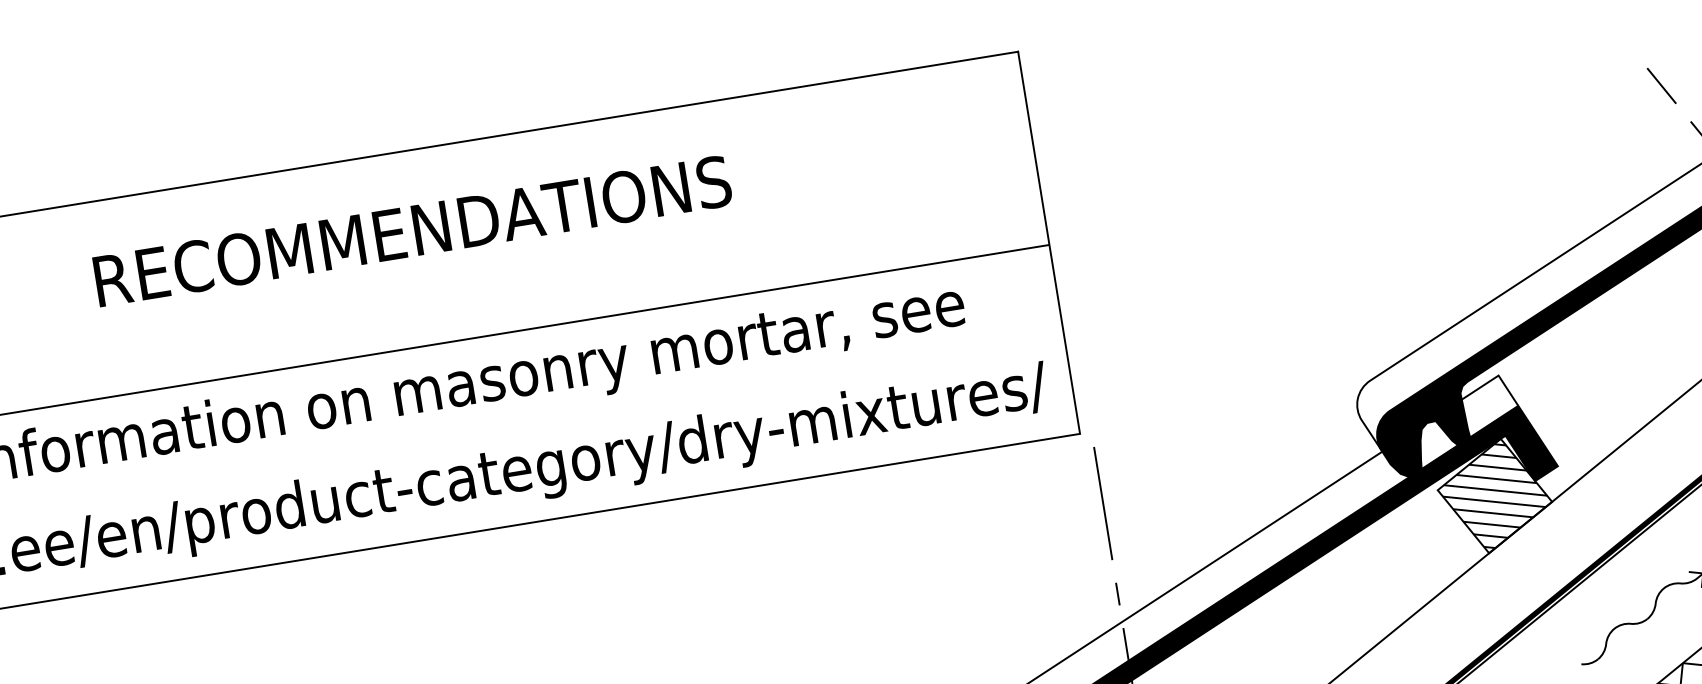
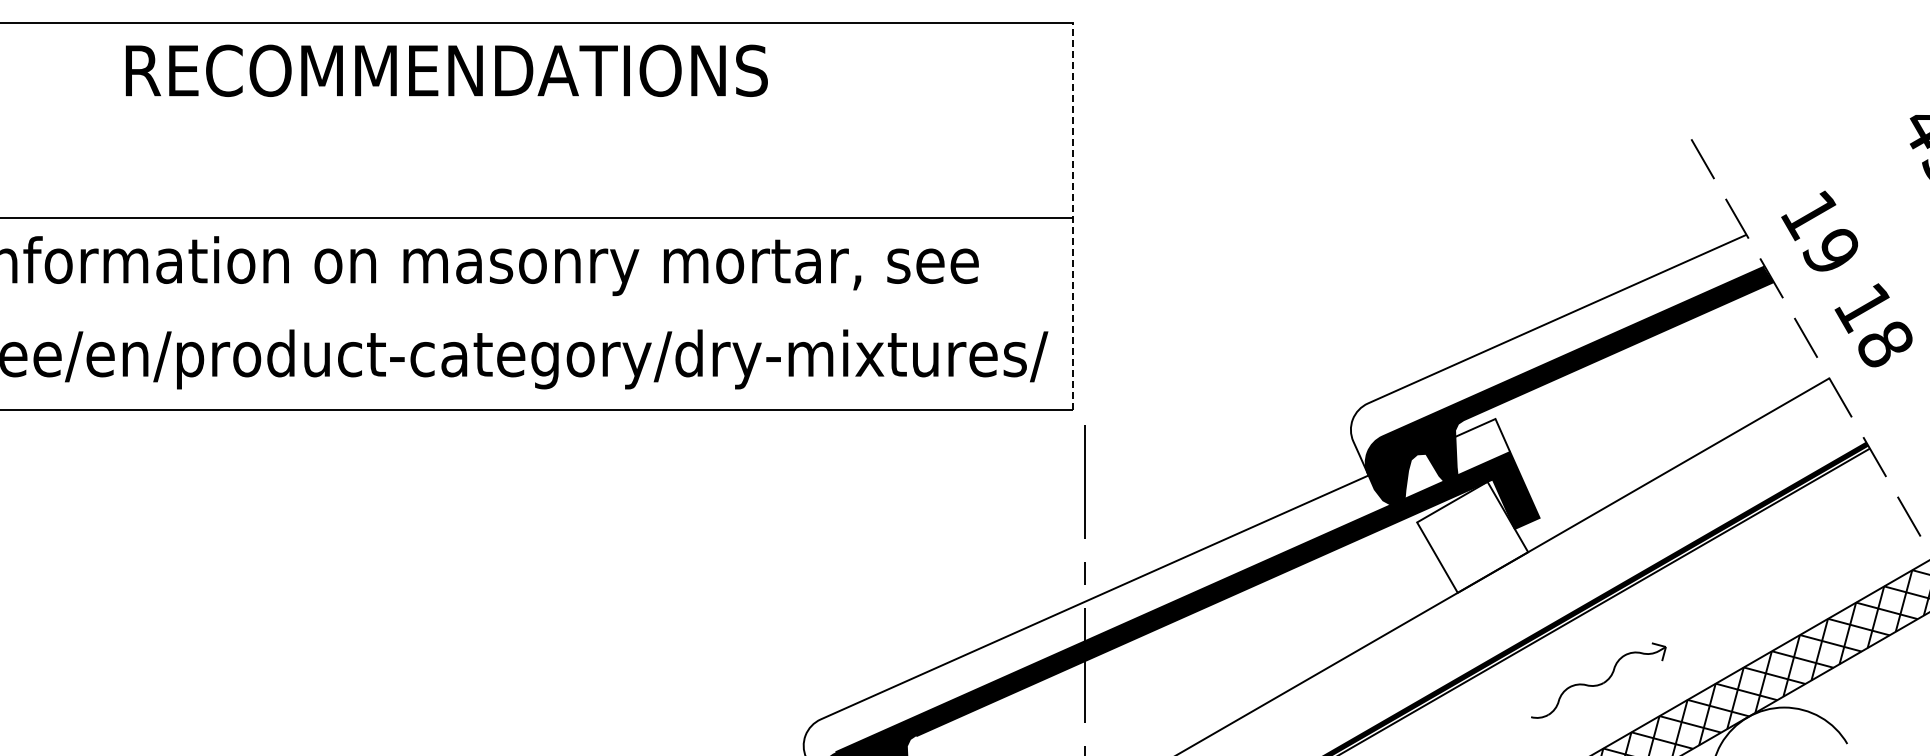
text: (412, 230) -> (446, 70), moved
line: (1049, 243) -> (1073, 216), solid -> dashed
hatch: (1494, 496) -> (1472, 537), removed

